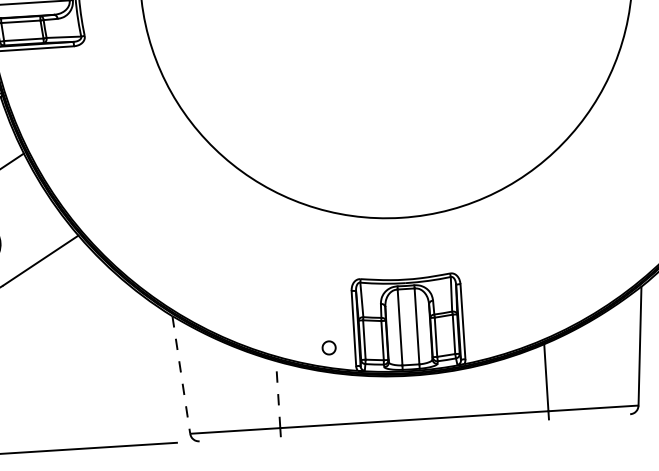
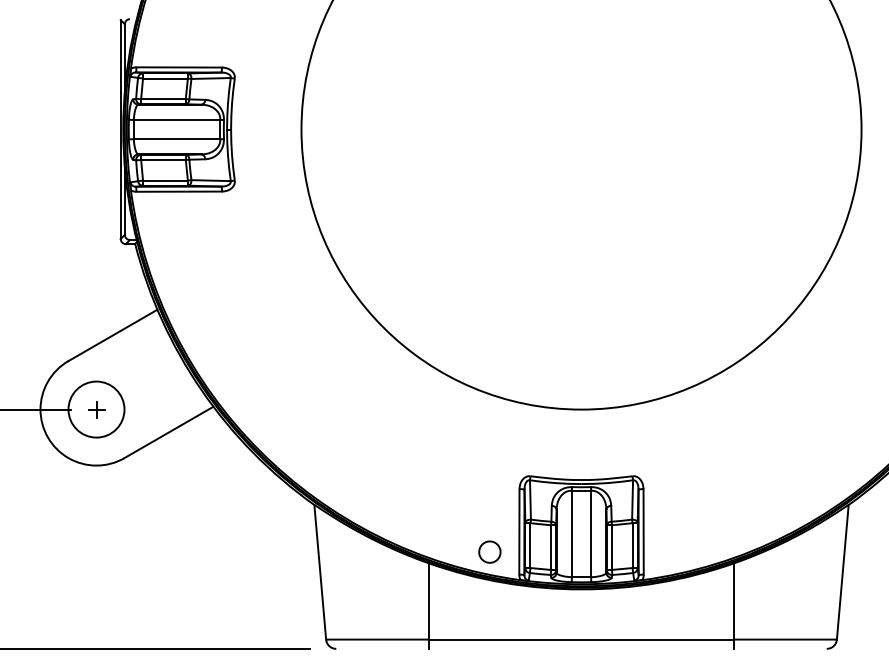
part: (328, 347) -> (489, 551), size x1.43
line: (181, 375) -> (320, 572), dashed -> solid
line: (277, 393) -> (428, 600), dashed -> solid

